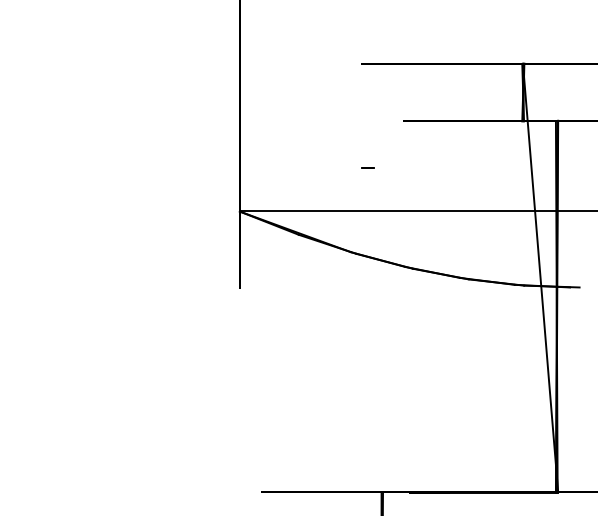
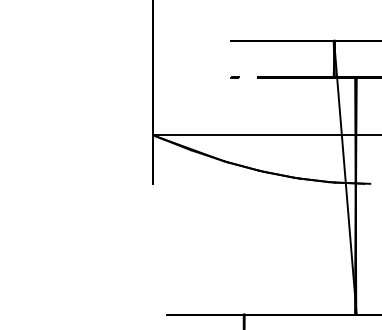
part: (367, 168) -> (234, 77), moved

